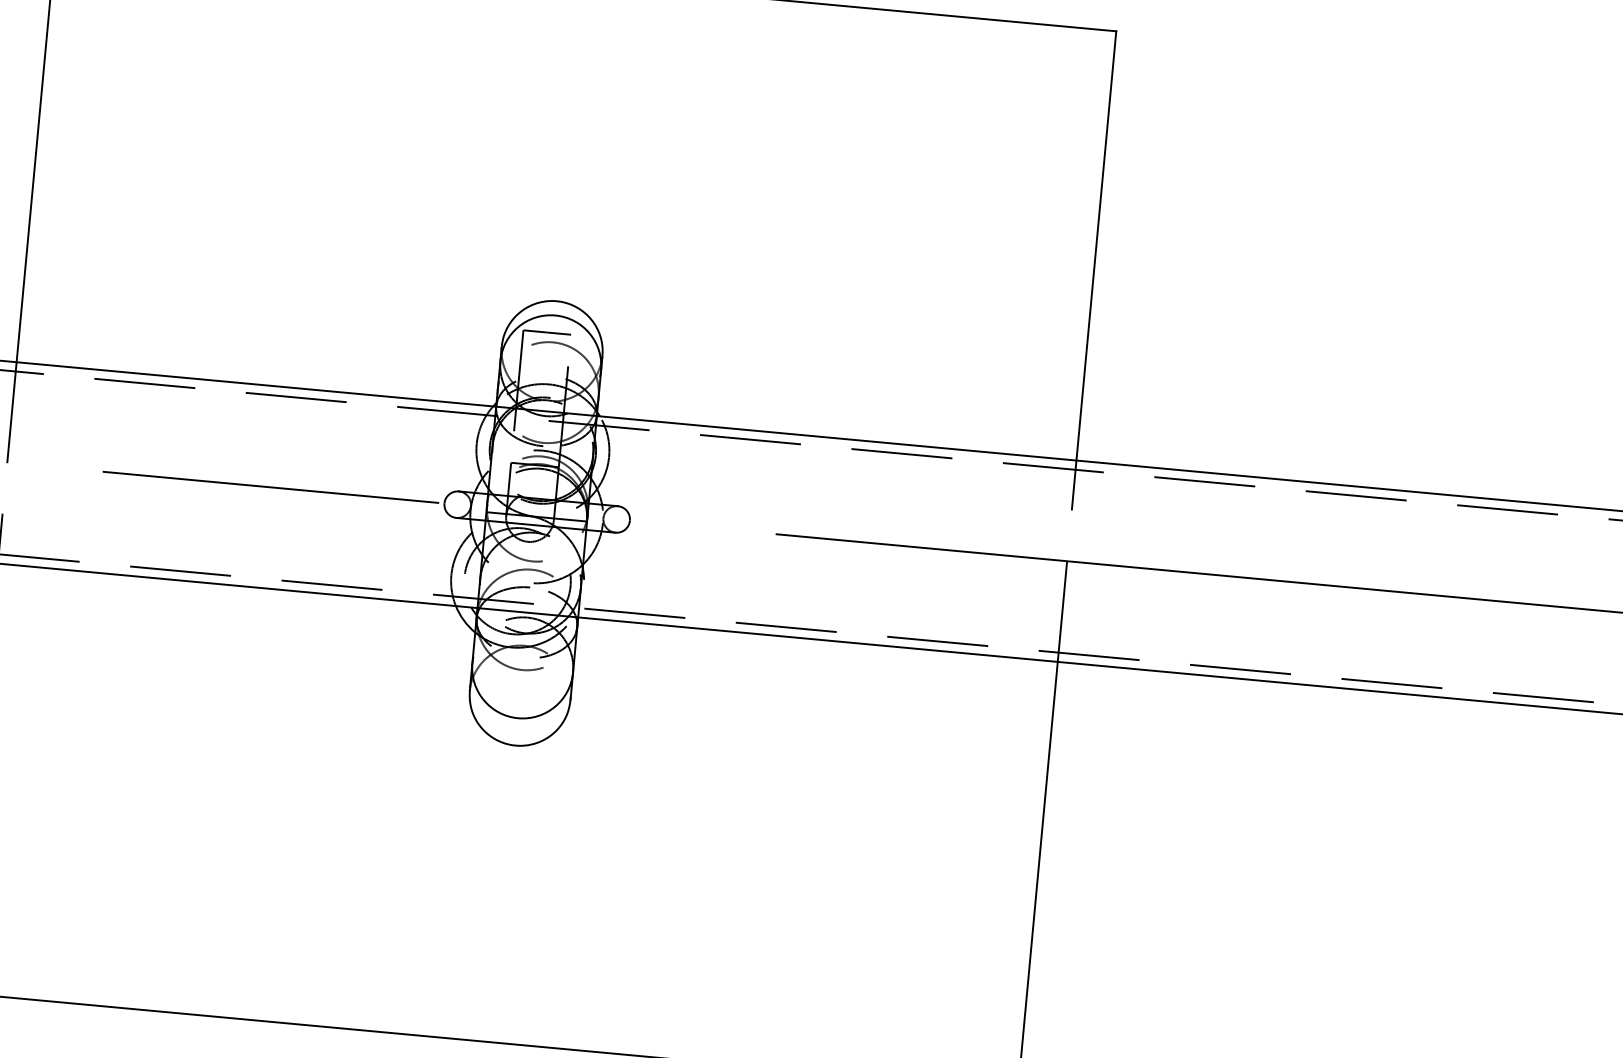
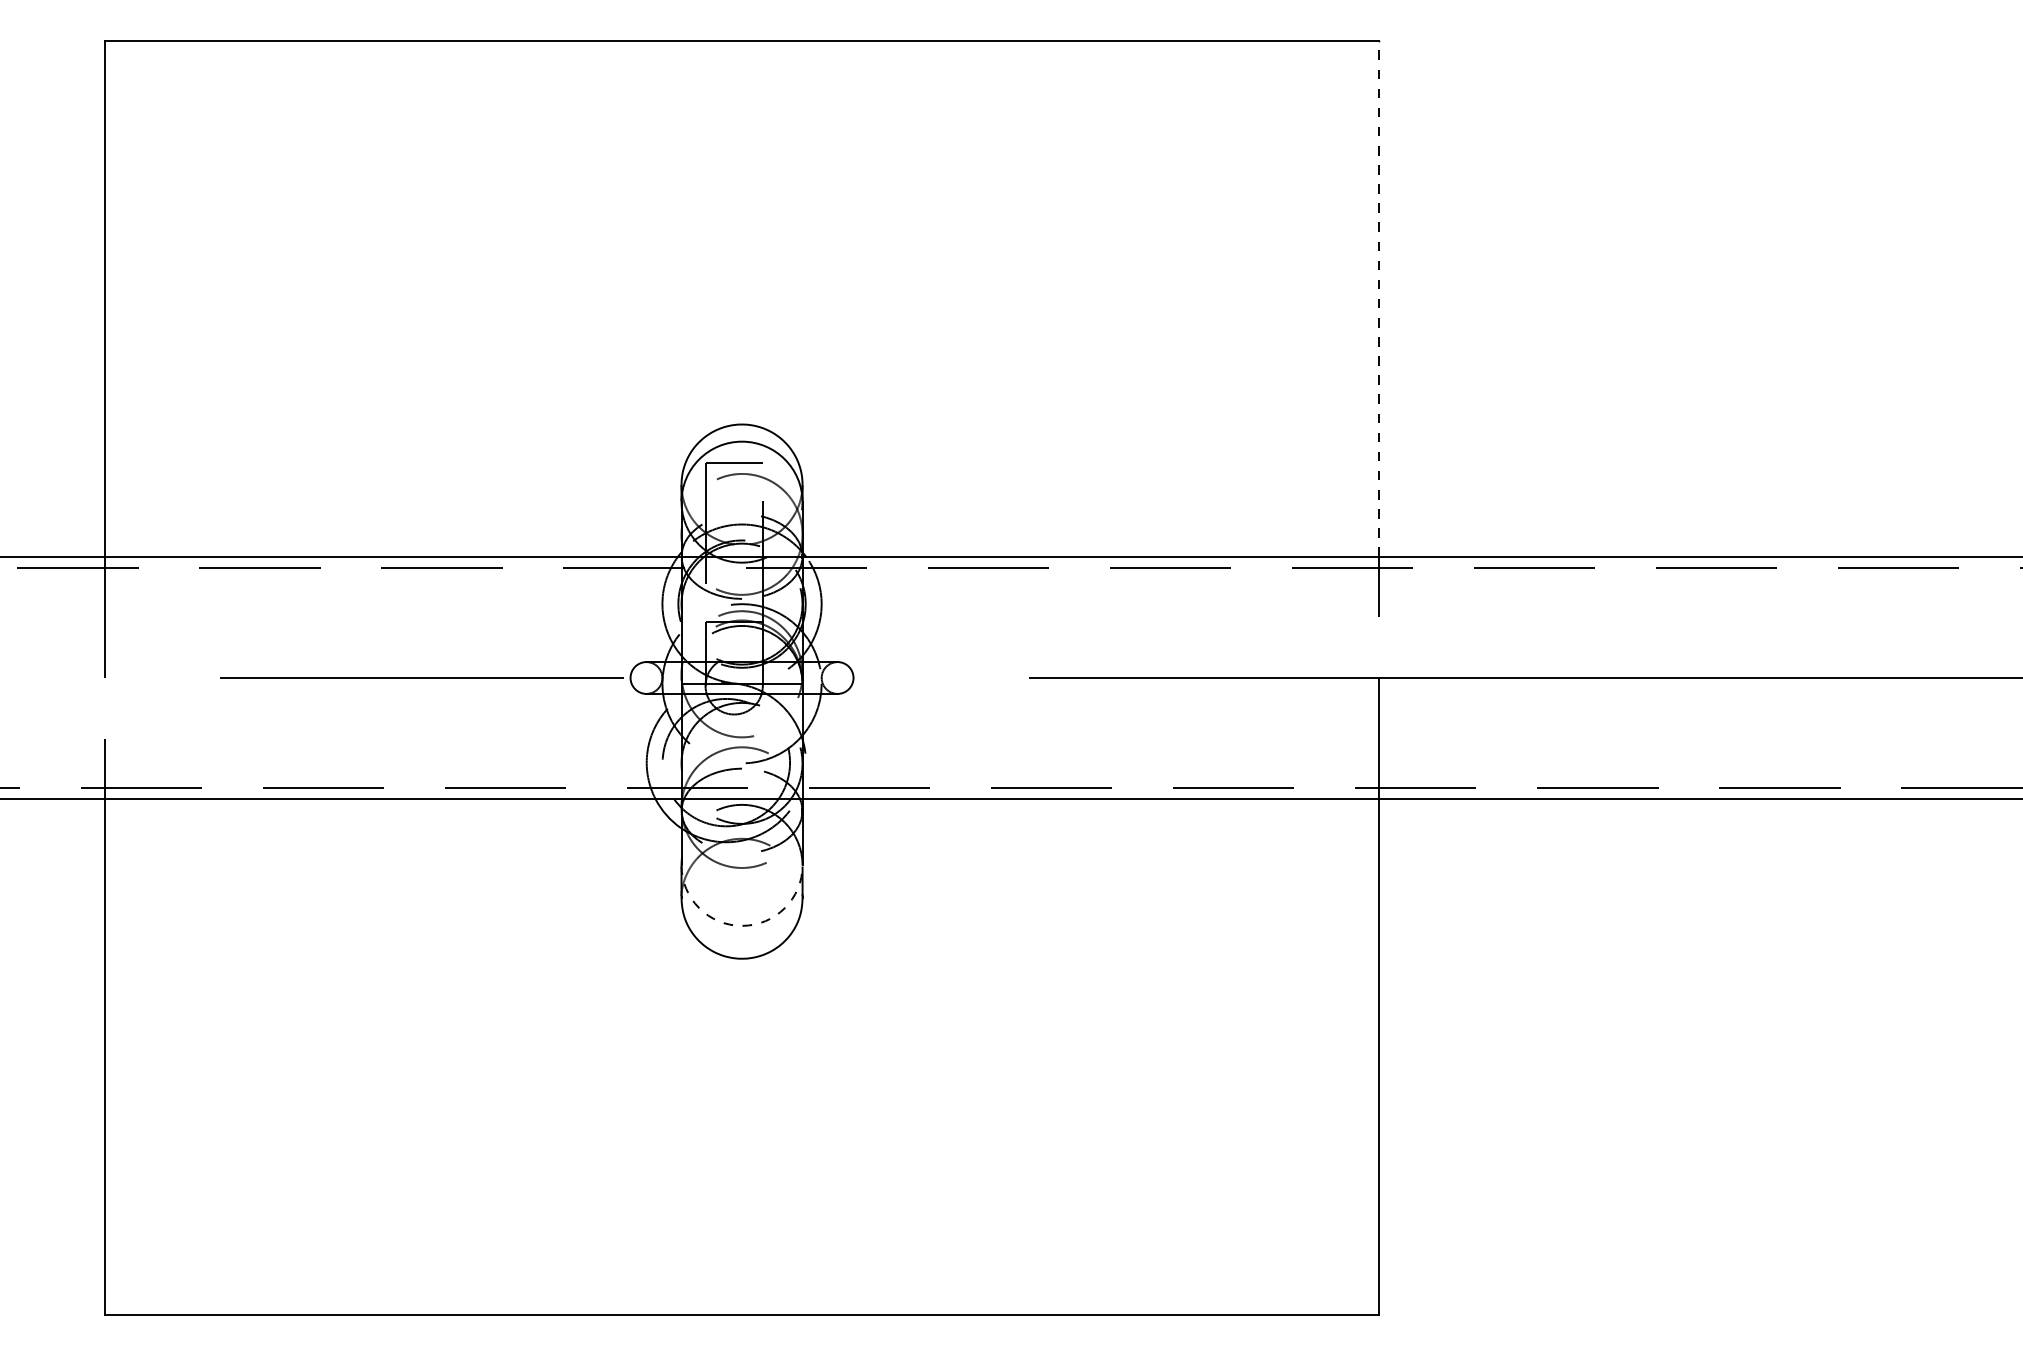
line: (1096, 245) -> (1379, 298), solid -> dashed
arc: (518, 717) -> (742, 925), solid -> dashed

